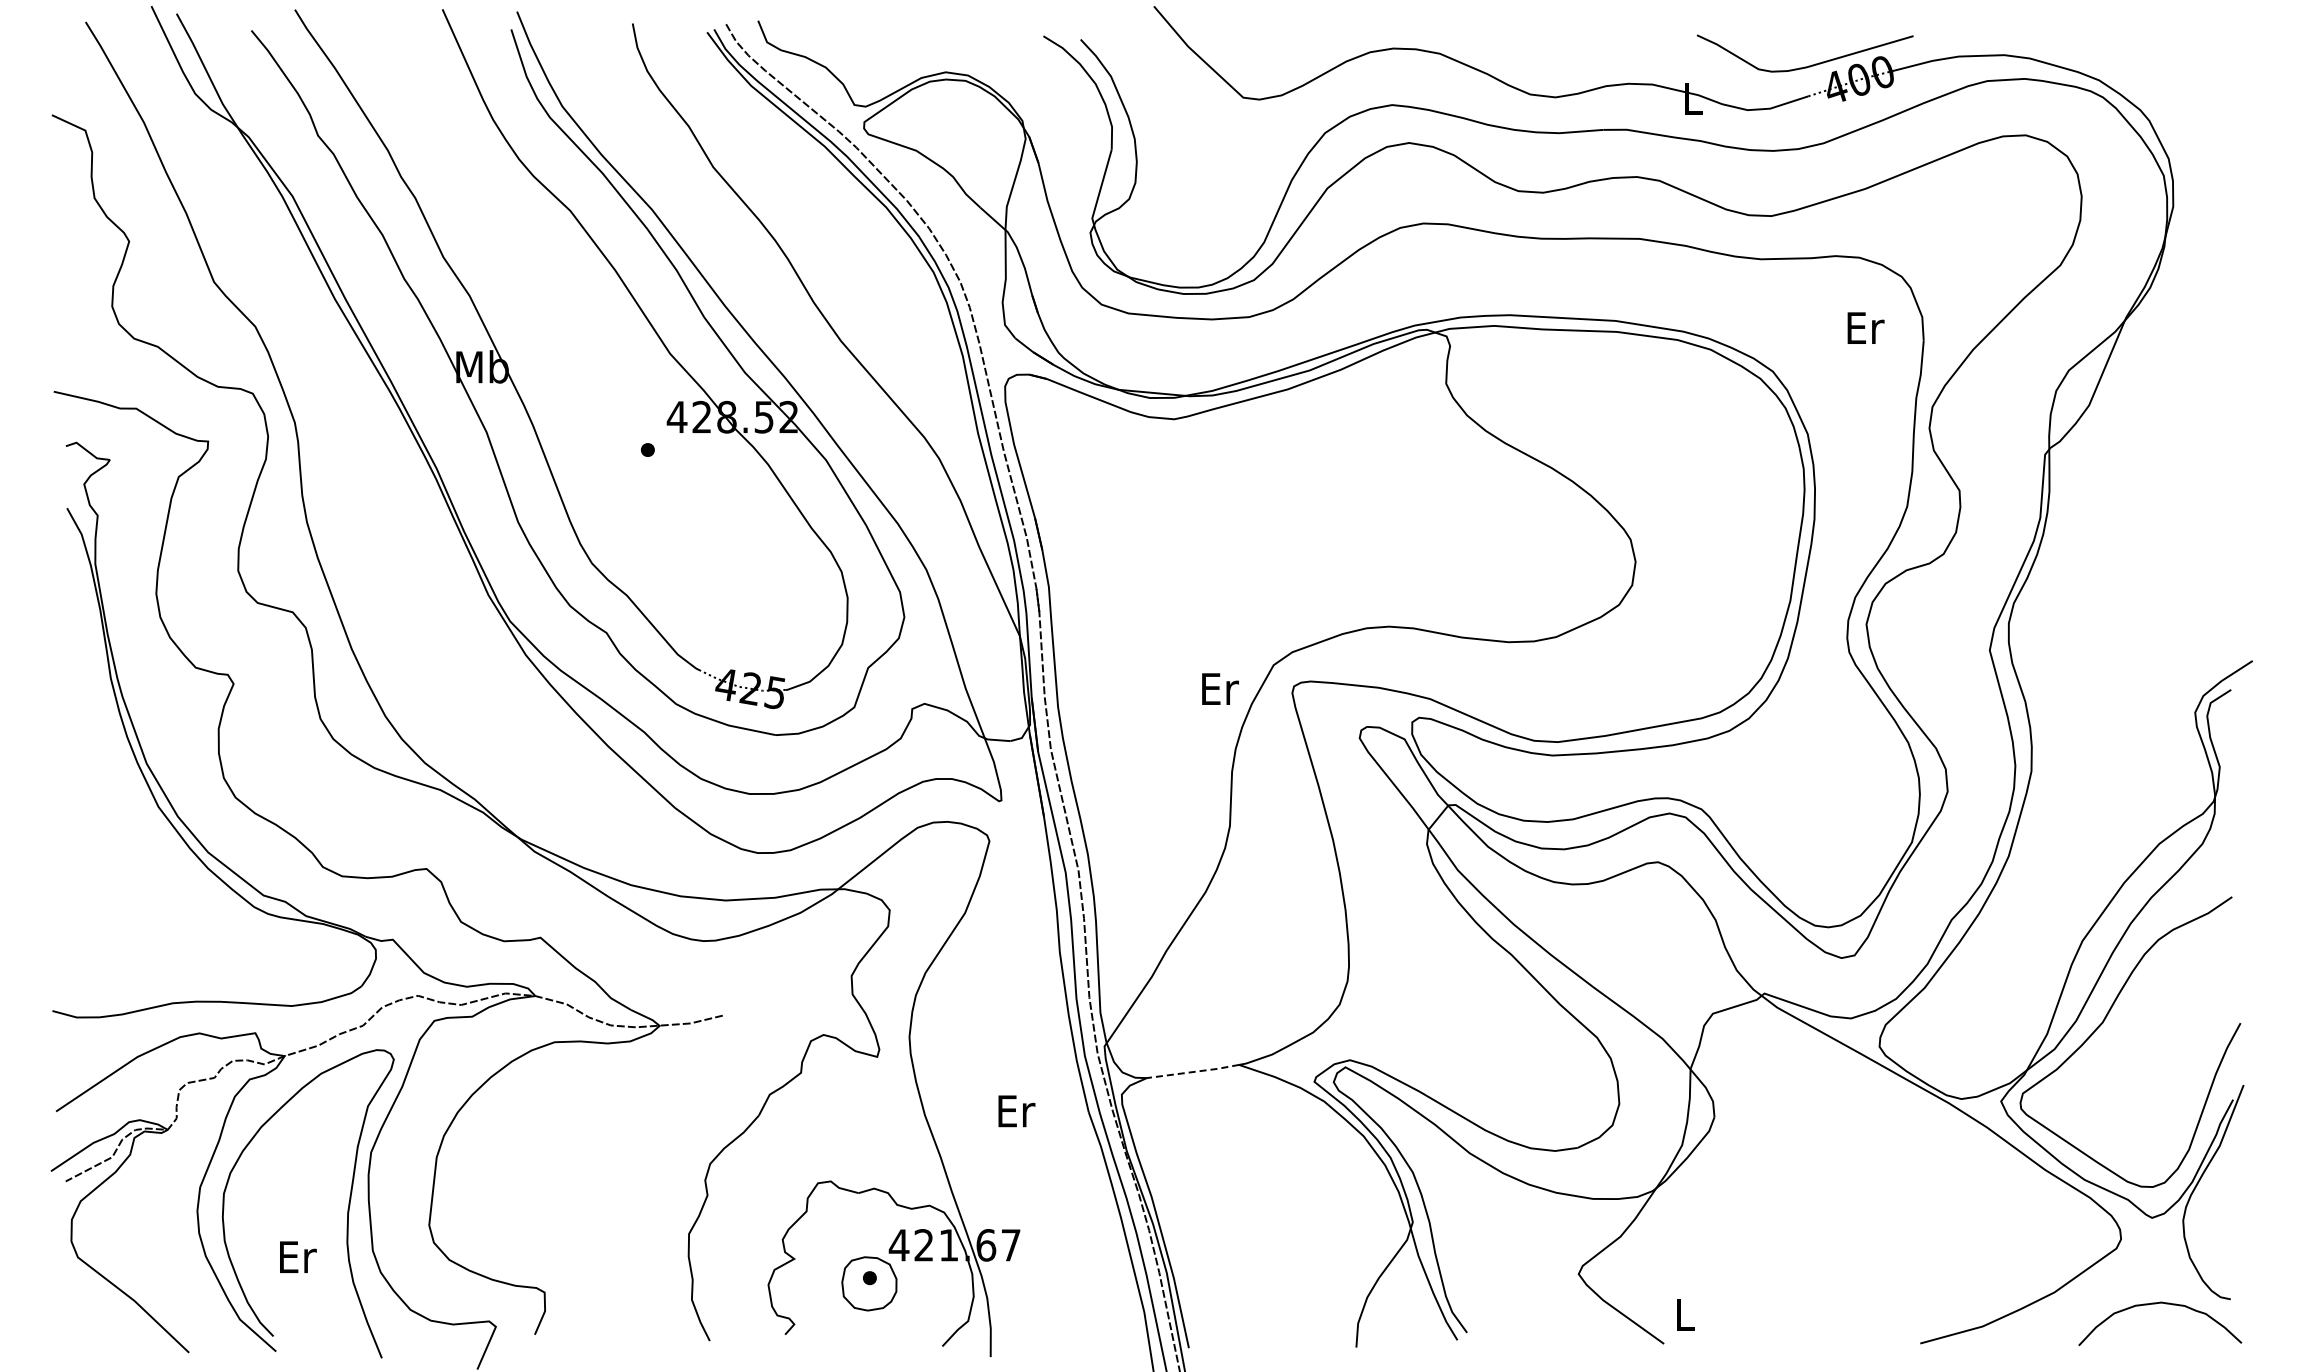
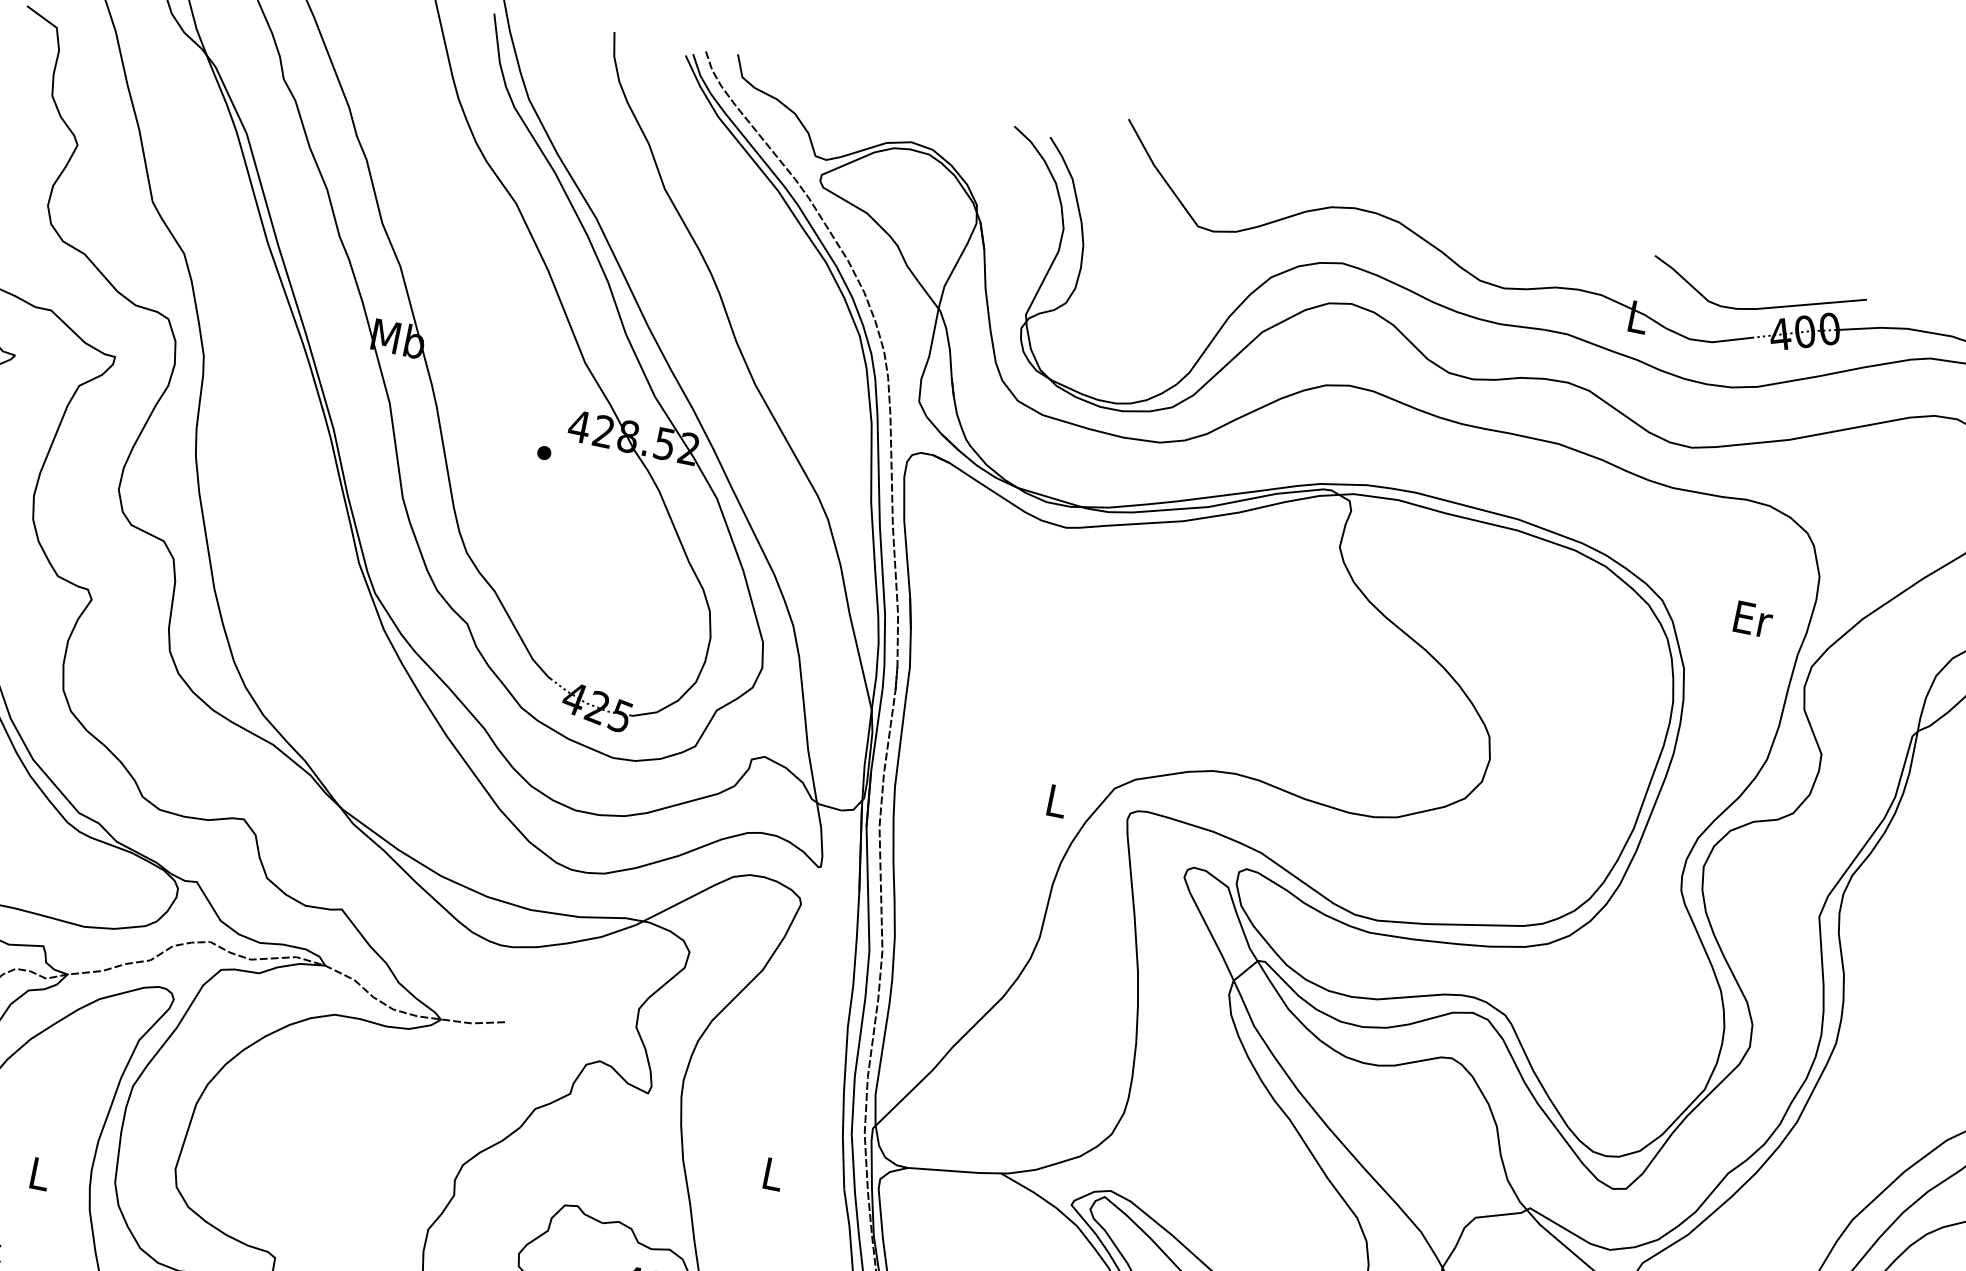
text: (1865, 327) -> (1753, 618), moved
text: (1220, 688) -> (1057, 800), Er -> L
line: (1193, 1072) -> (954, 1171), dashed -> solid
text: (1016, 1111) -> (773, 1174), Er -> L
text: (298, 1256) -> (41, 1173), Er -> L

